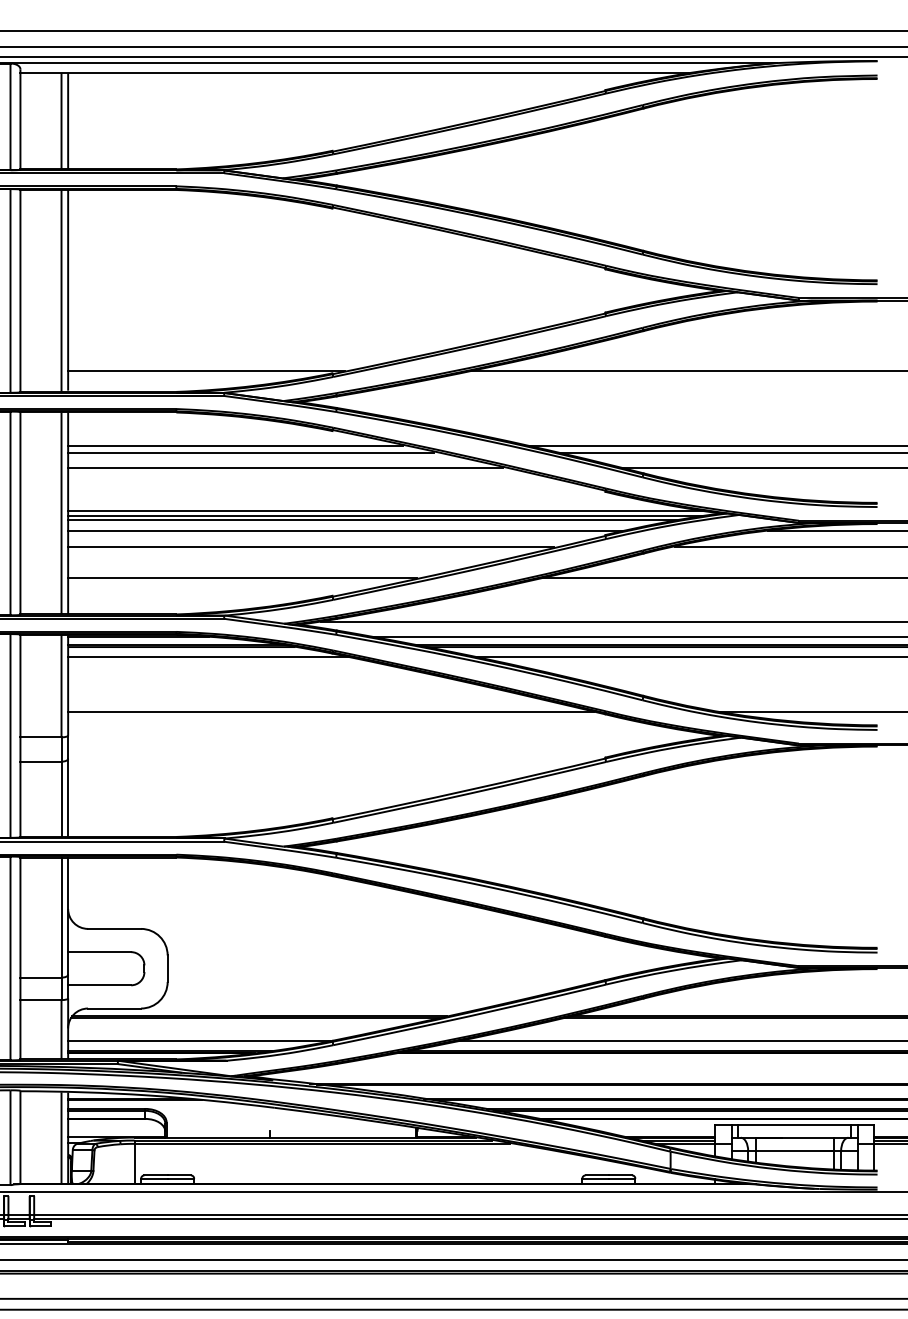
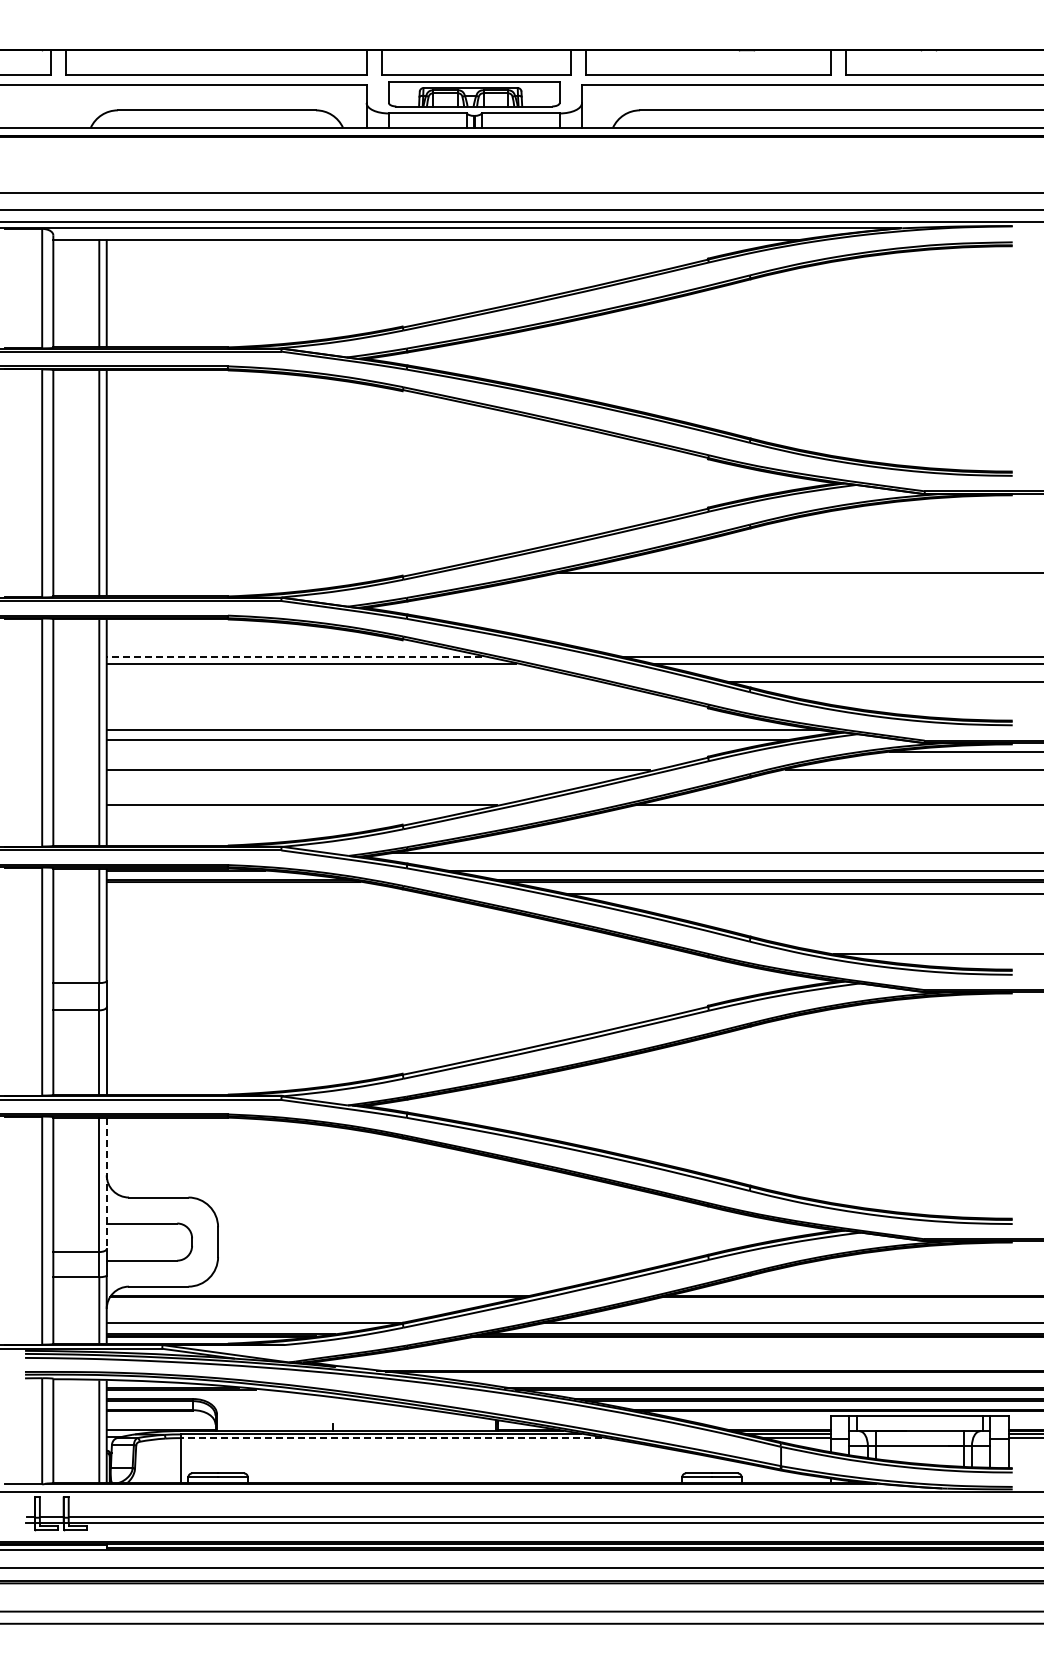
line: (206, 370) -> (261, 572), removed
line: (235, 445) -> (294, 656), solid -> dashed
line: (285, 467) -> (349, 681), removed
line: (386, 515) -> (463, 734), removed
line: (345, 531) -> (417, 752), removed
line: (209, 657) -> (264, 893), removed
line: (330, 711) -> (400, 954), removed
line: (67, 916) -> (106, 1183), solid -> dashed
line: (321, 1144) -> (390, 1438), solid -> dashed

